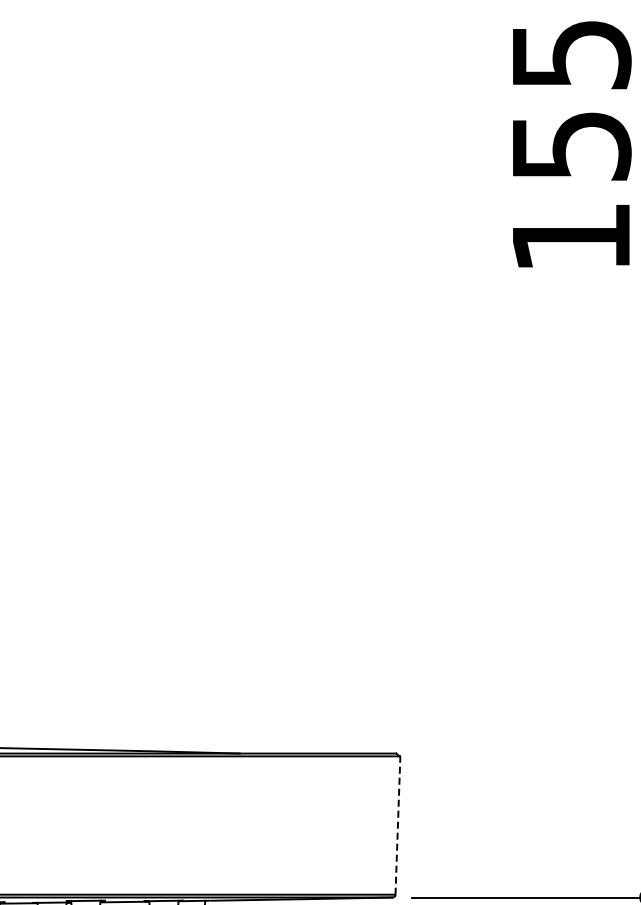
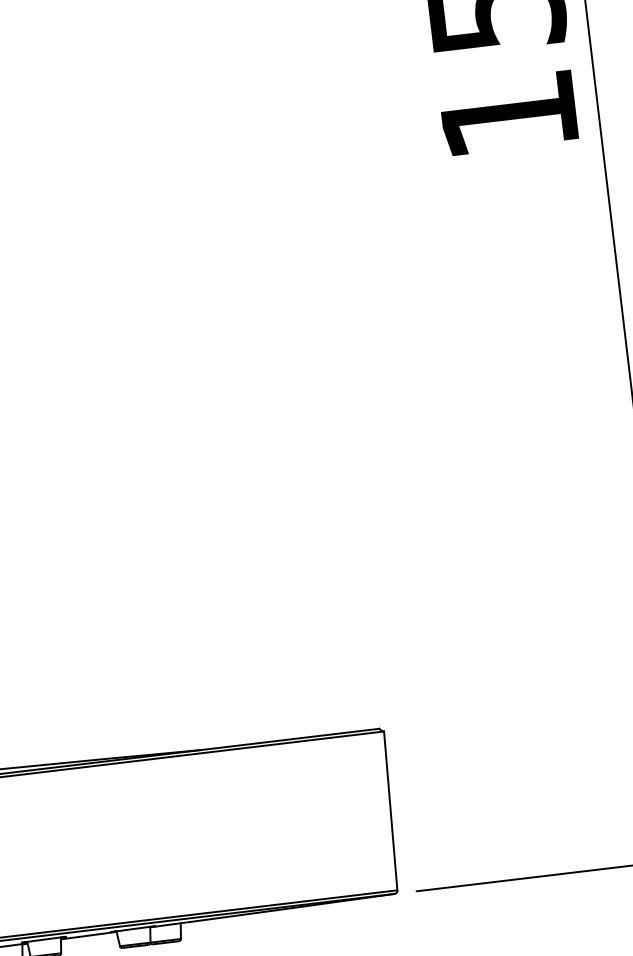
line: (397, 825) -> (390, 810), dashed -> solid

